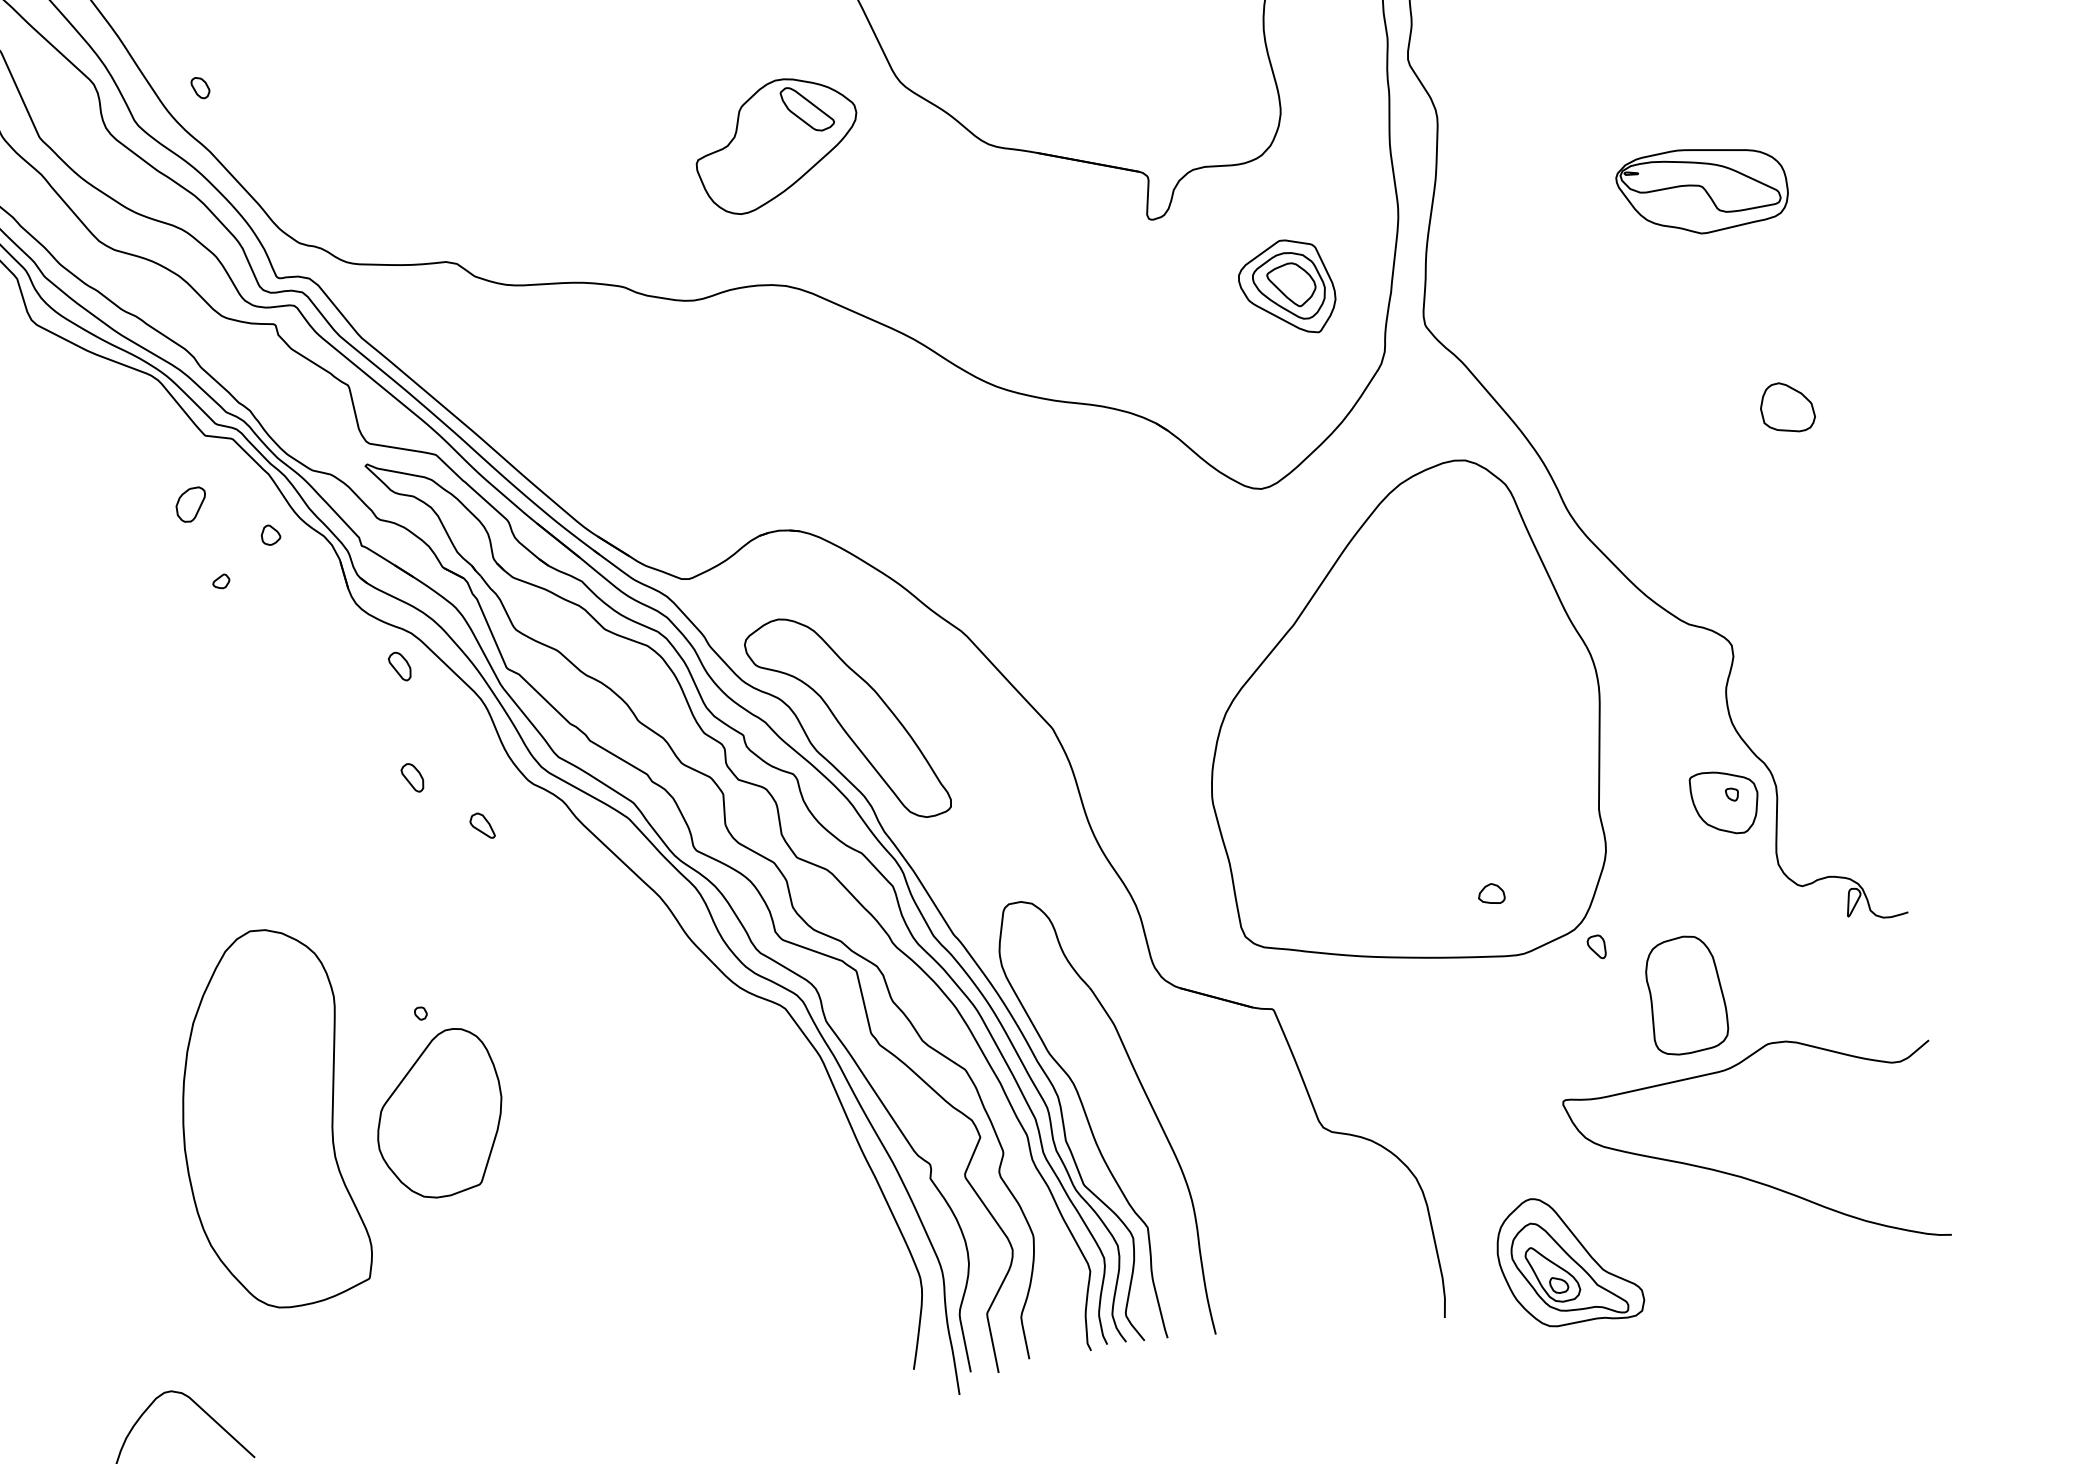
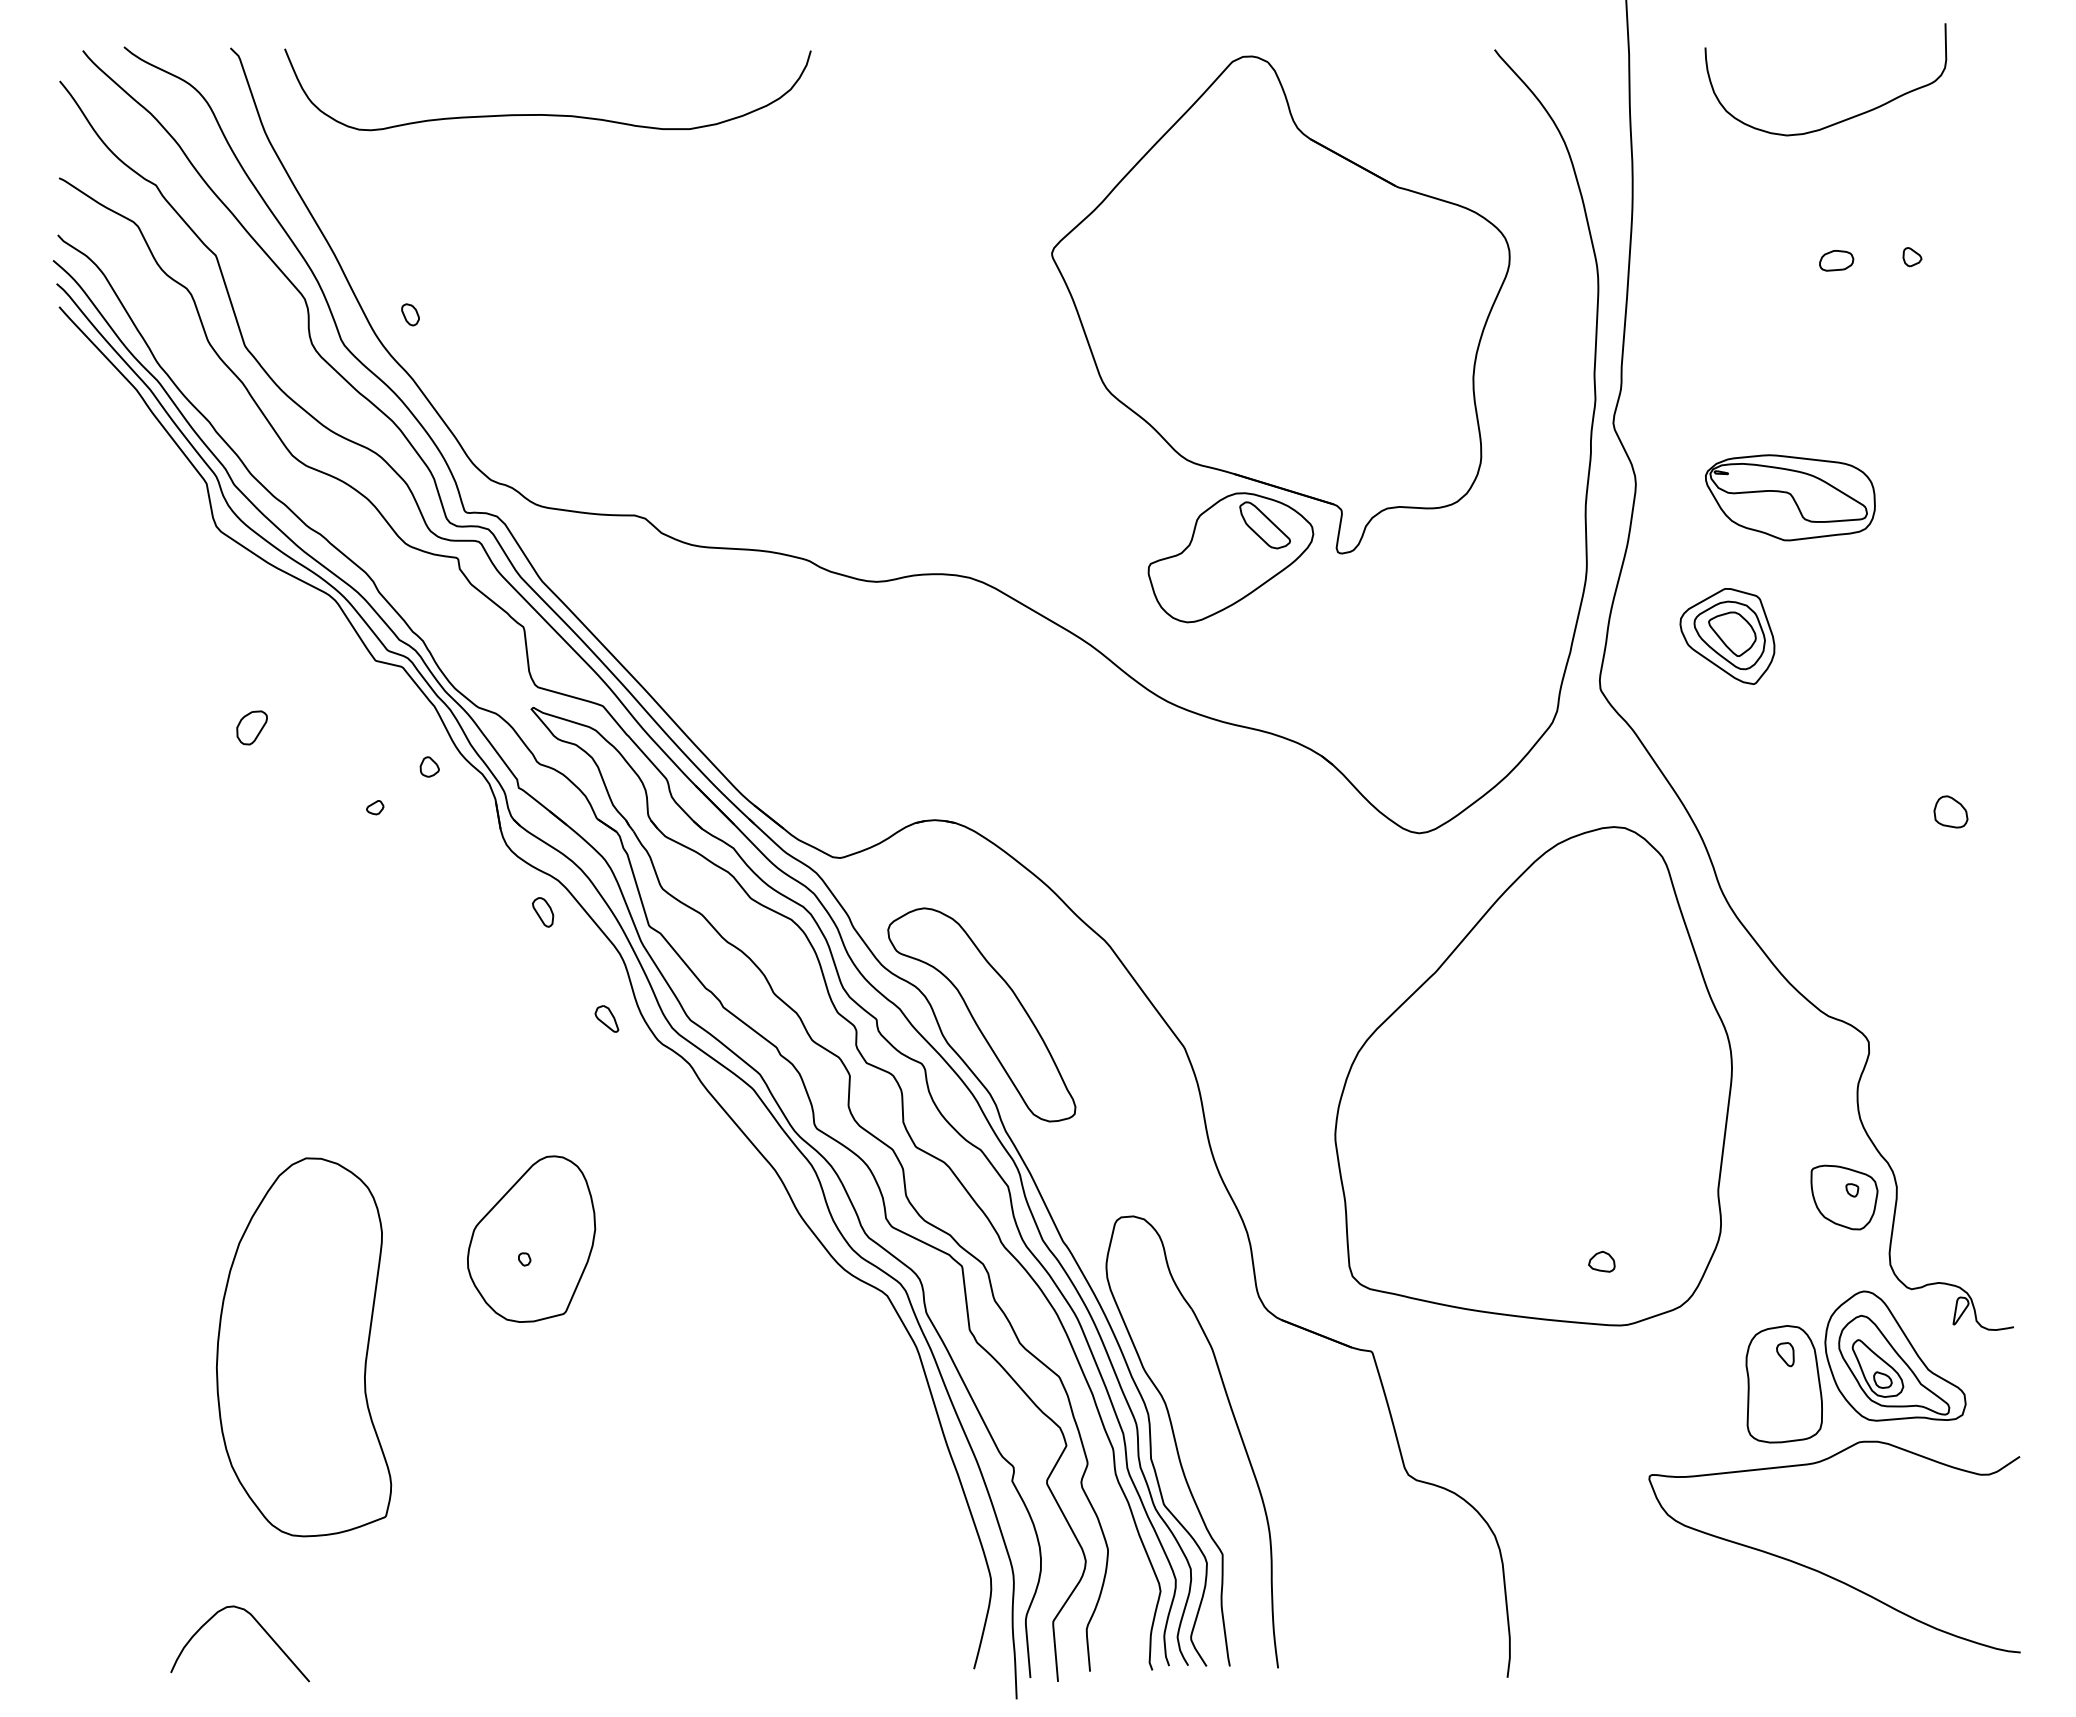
part: (776, 144) -> (1230, 557), moved
part: (1702, 190) -> (1790, 497), moved
part: (1287, 287) -> (1727, 636), moved
part: (1786, 407) -> (1950, 811), size x0.62
part: (190, 504) -> (251, 727), moved
part: (413, 778) -> (543, 1024), removed
part: (481, 825) -> (606, 1018), moved
part: (1596, 947) -> (1785, 1354), moved
part: (439, 1113) -> (531, 1238), moved
part: (269, 1119) -> (304, 1347), moved
part: (1568, 1259) -> (1895, 1355), moved

